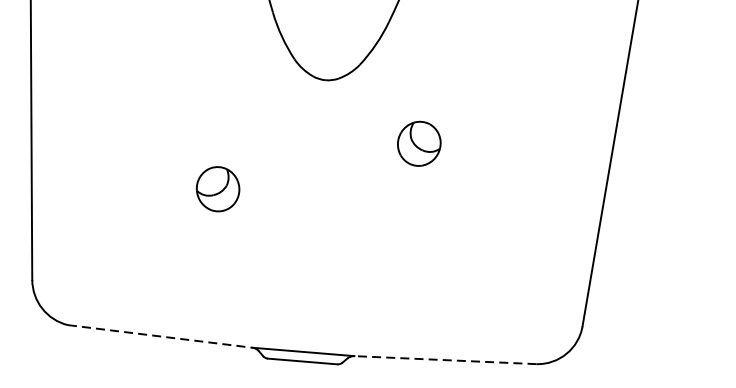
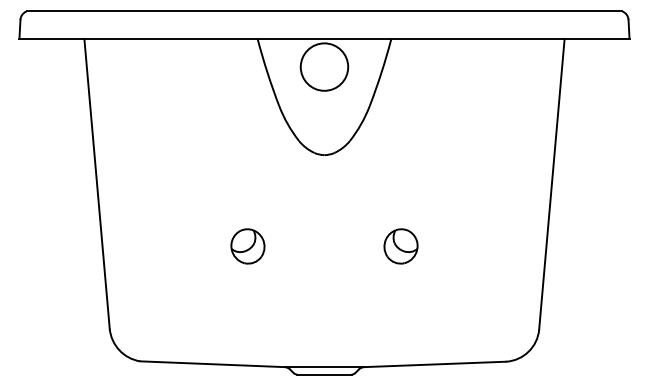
part: (418, 143) -> (400, 246), moved
line: (160, 336) -> (212, 364), dashed -> solid
line: (445, 360) -> (435, 364), dashed -> solid

